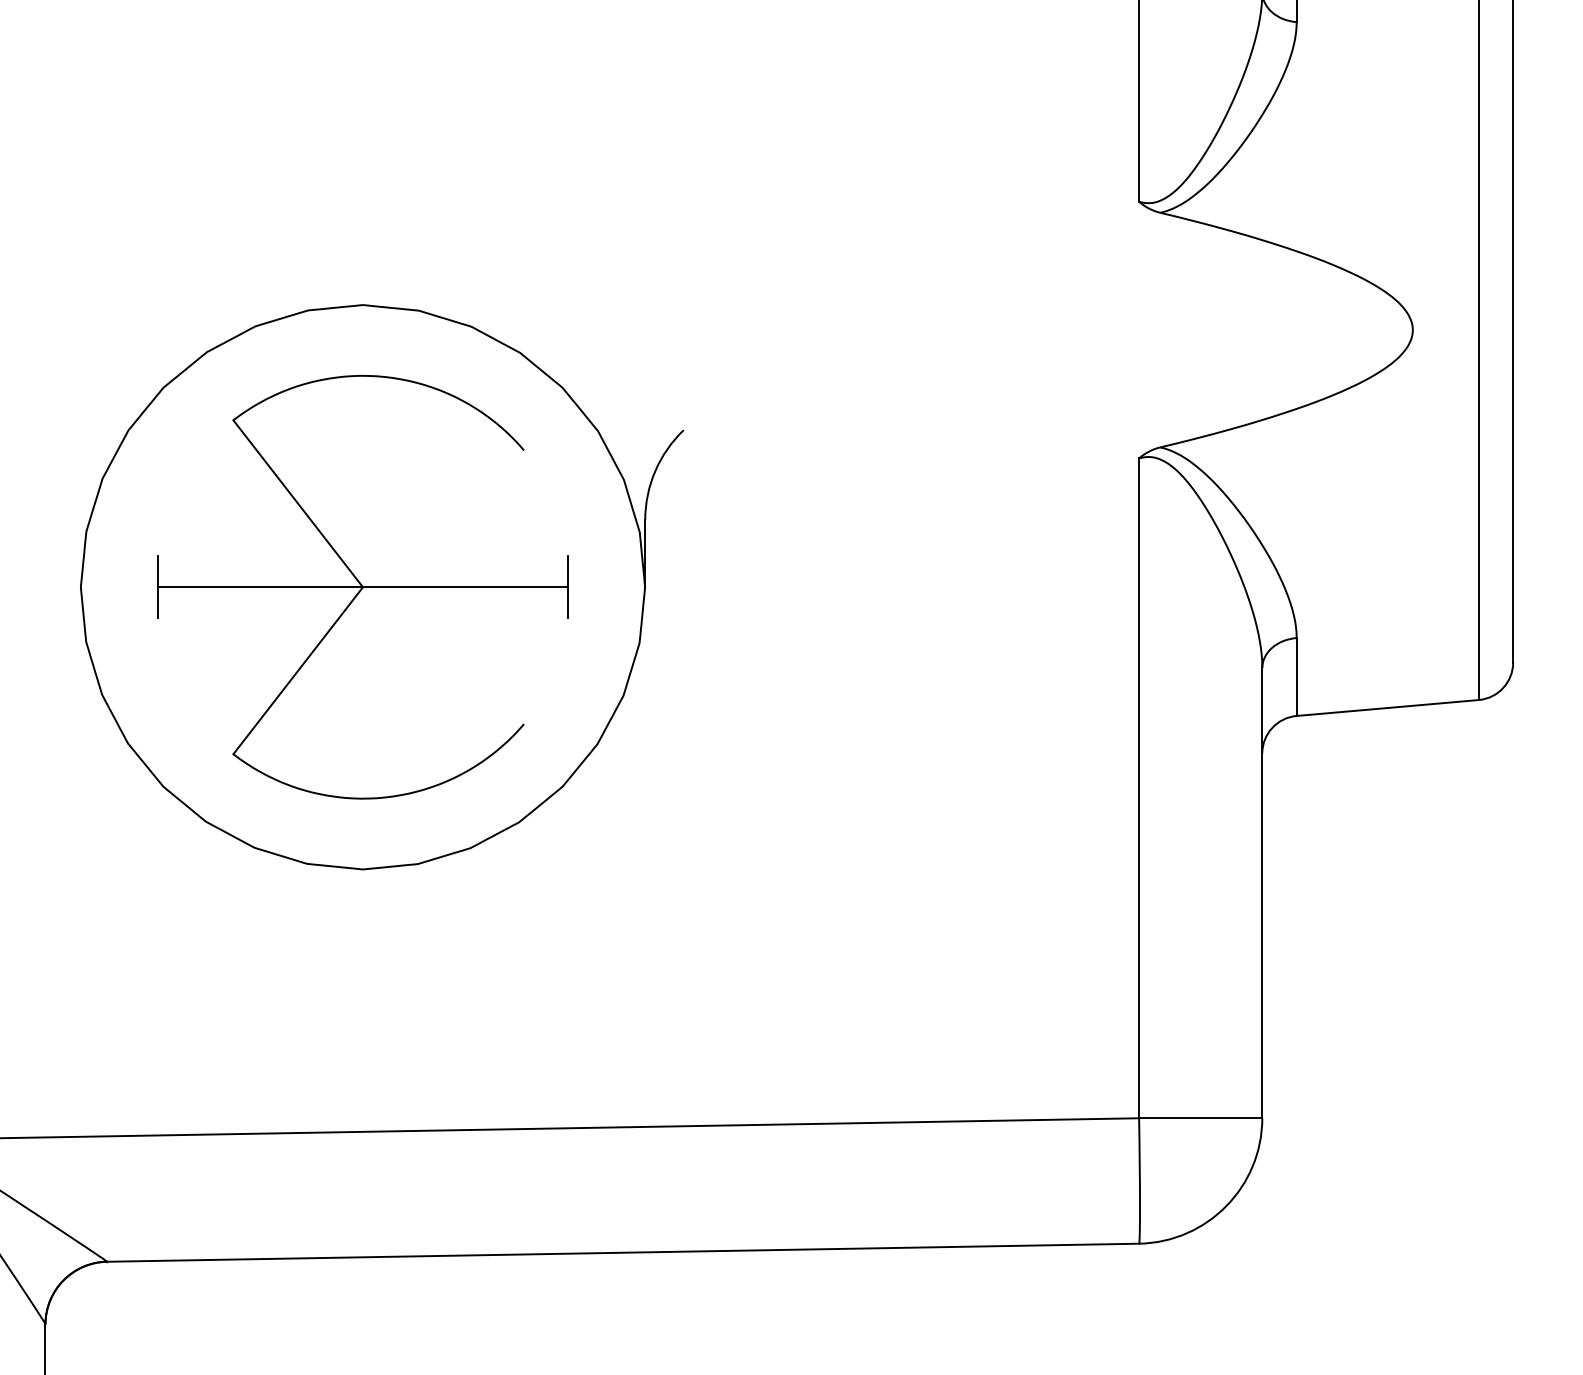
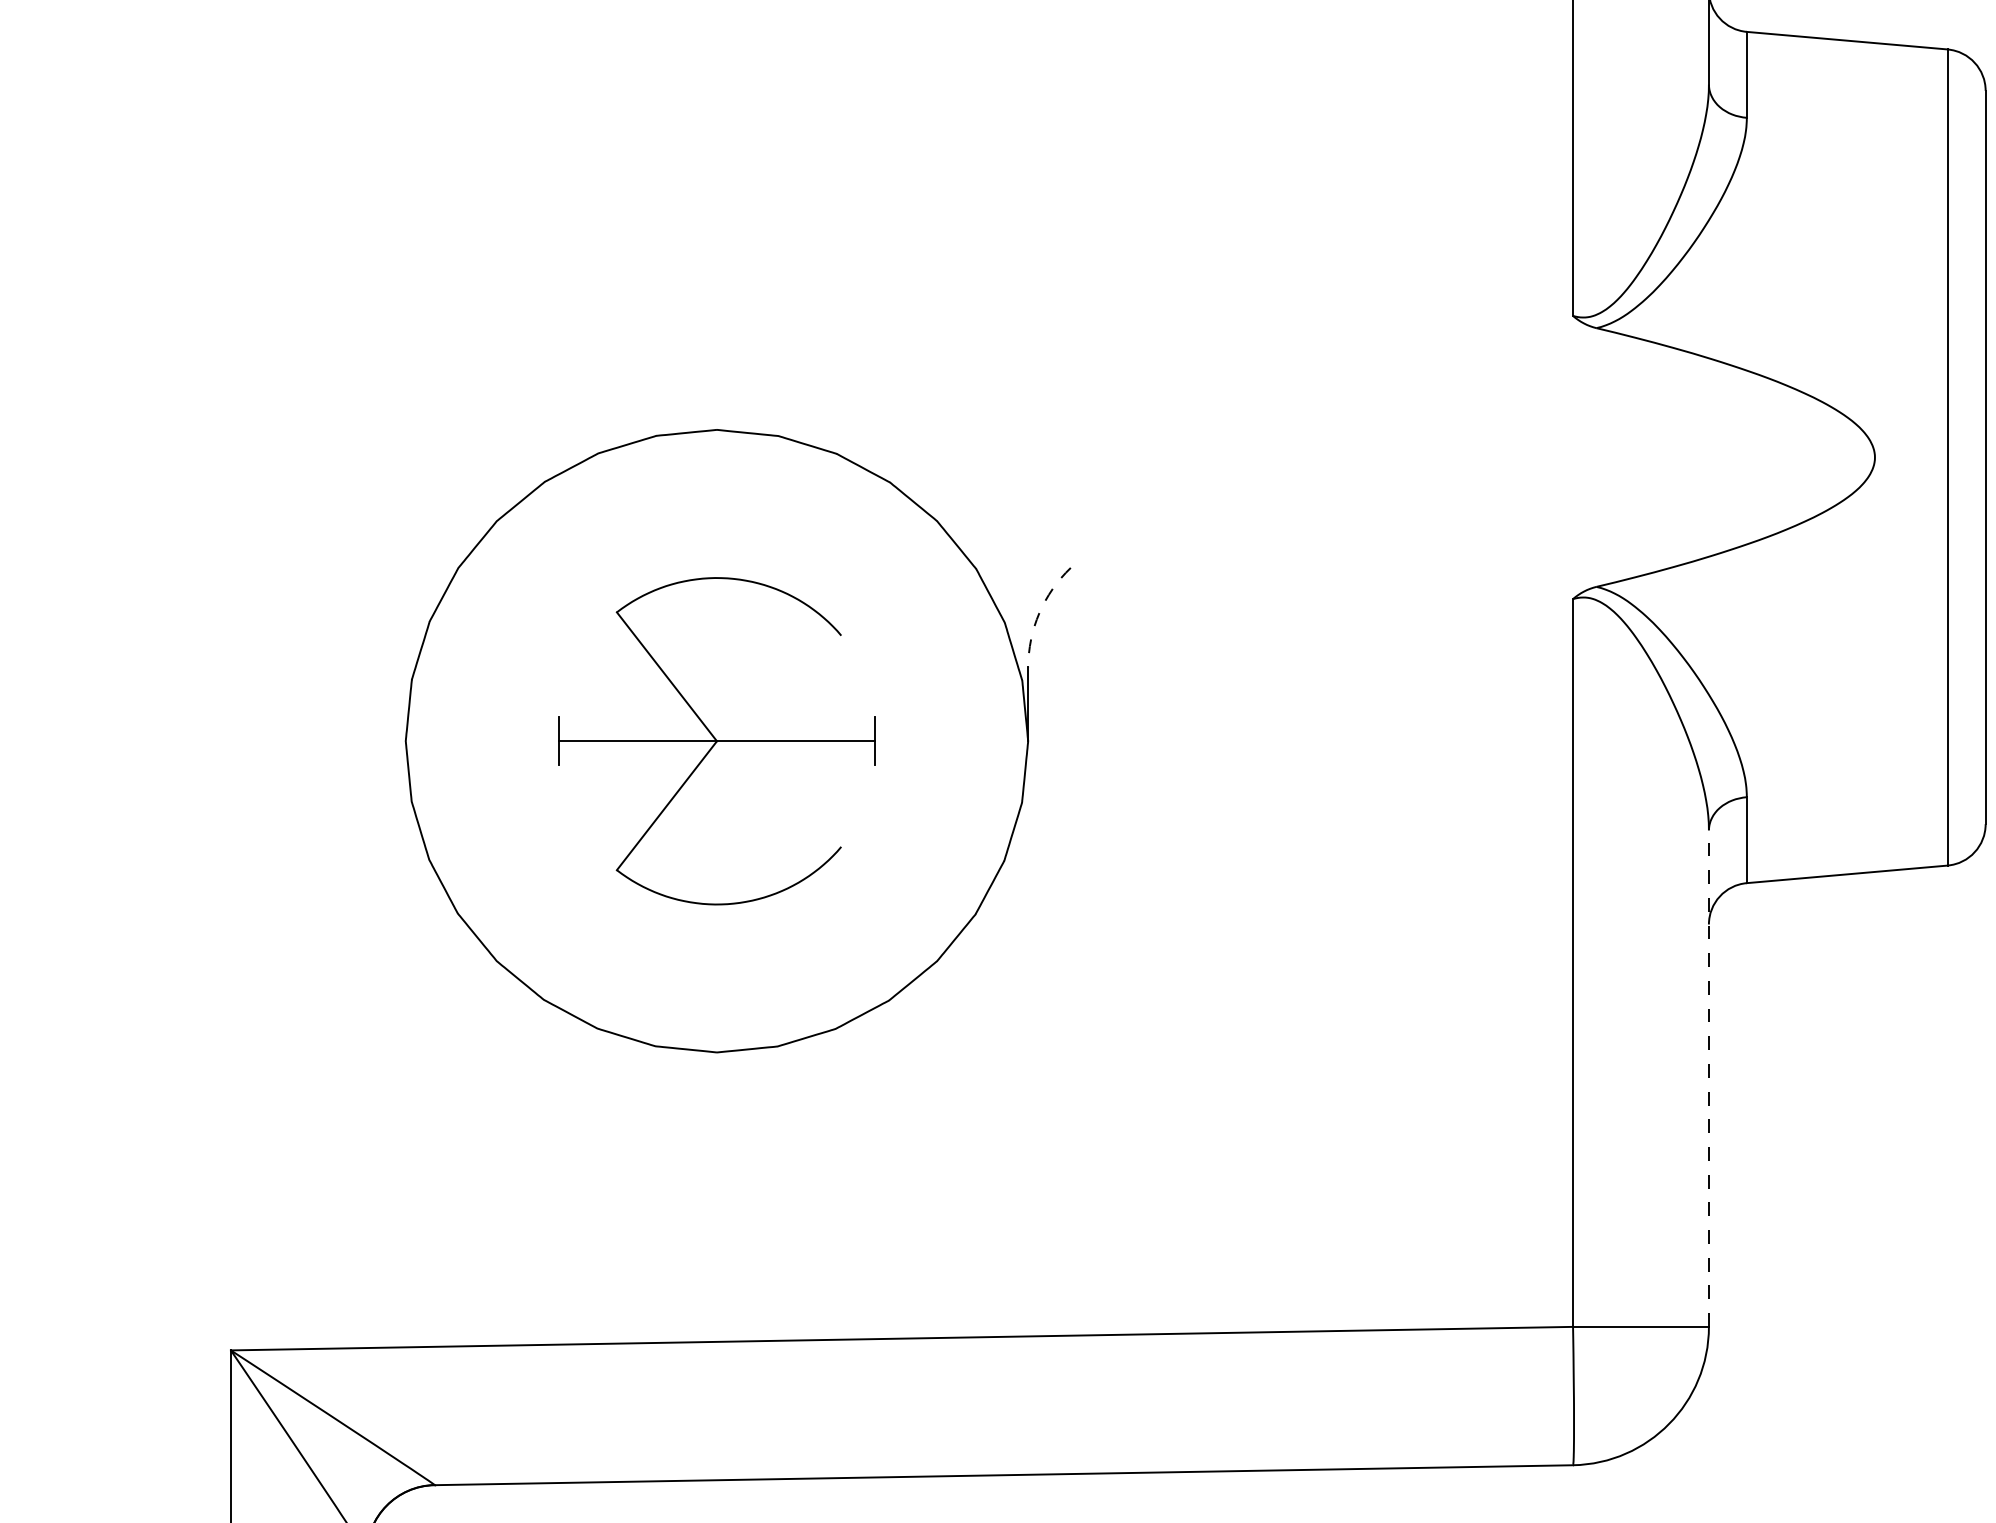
arc: (655, 471) -> (1039, 613), solid -> dashed
part: (362, 587) -> (716, 741), size x0.7
line: (1261, 893) -> (1708, 1078), solid -> dashed

